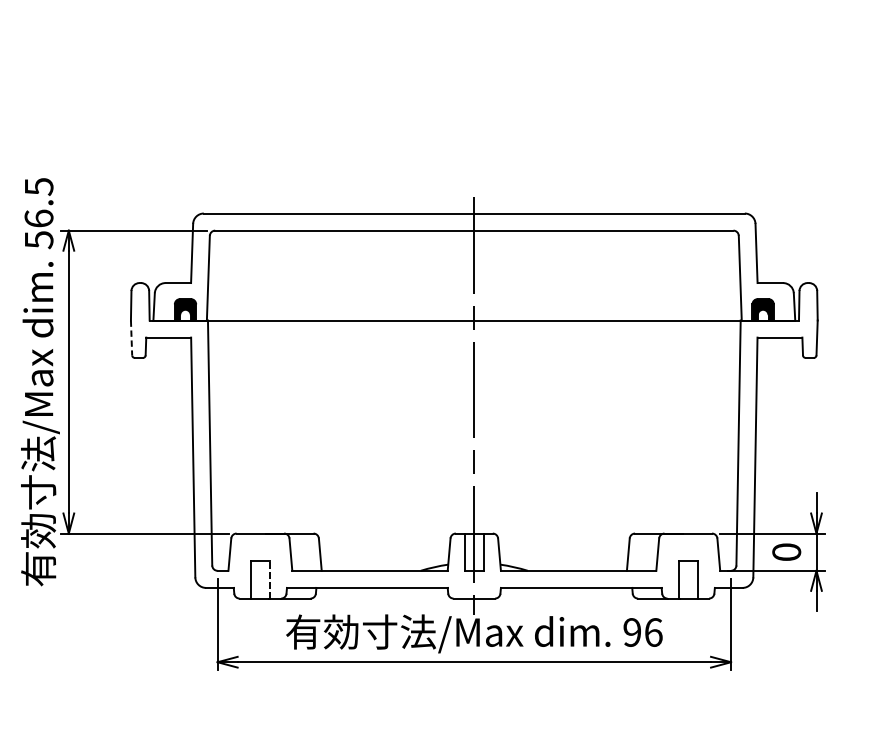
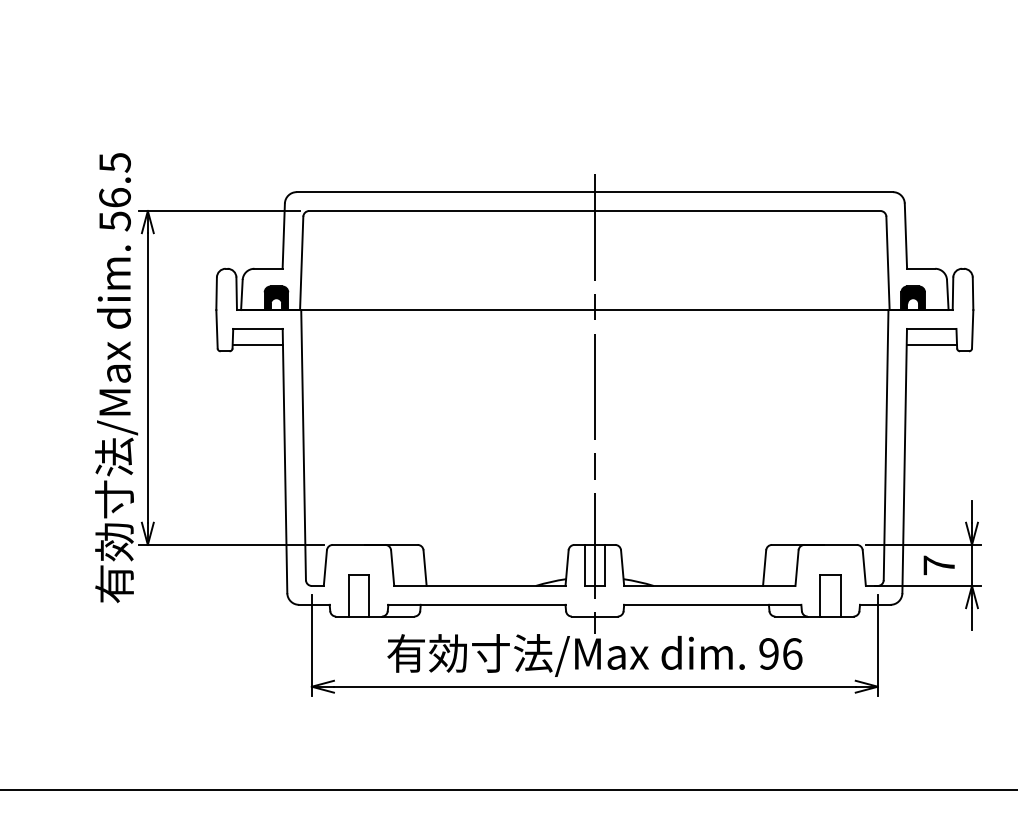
line: (132, 338) -> (217, 329), dashed -> solid
line: (168, 352) -> (257, 345), added
line: (779, 352) -> (931, 345), added
text: (786, 552) -> (939, 565), 0 -> 7
line: (269, 579) -> (369, 595), dashed -> solid

